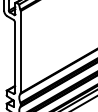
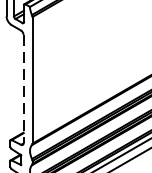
line: (15, 58) -> (24, 90), solid -> dashed

